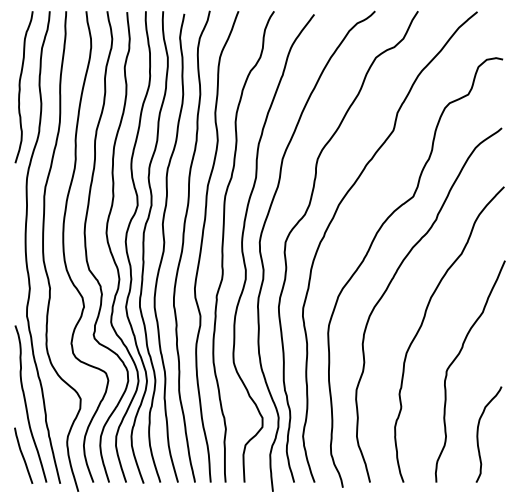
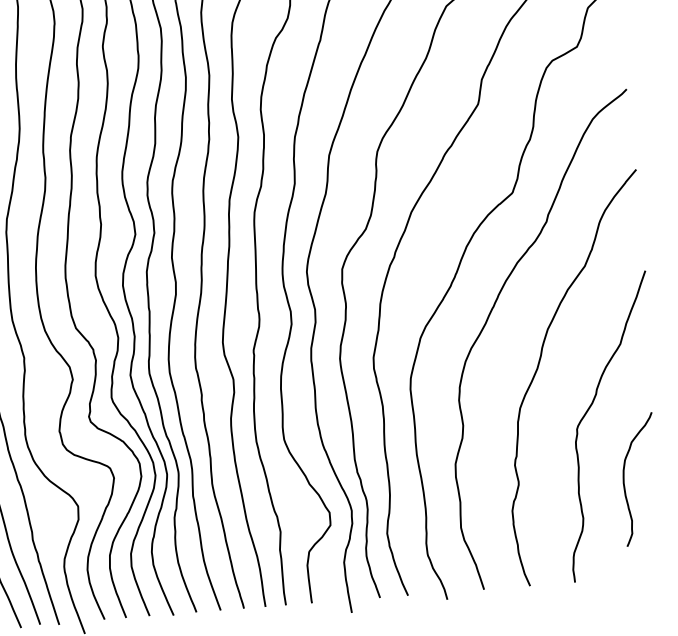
curve: (478, 434) -> (625, 480), moved

